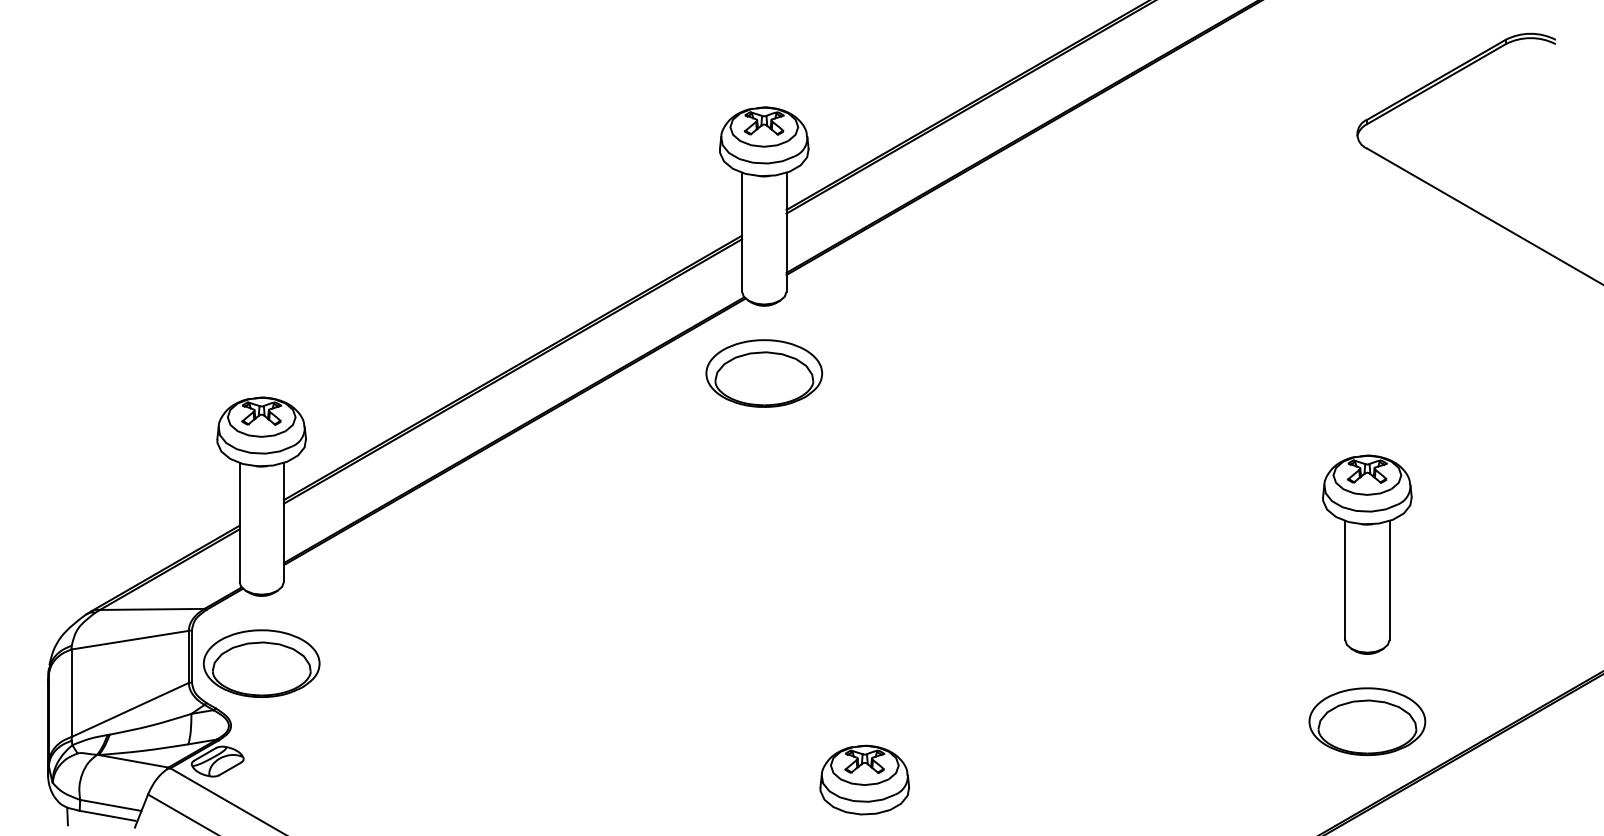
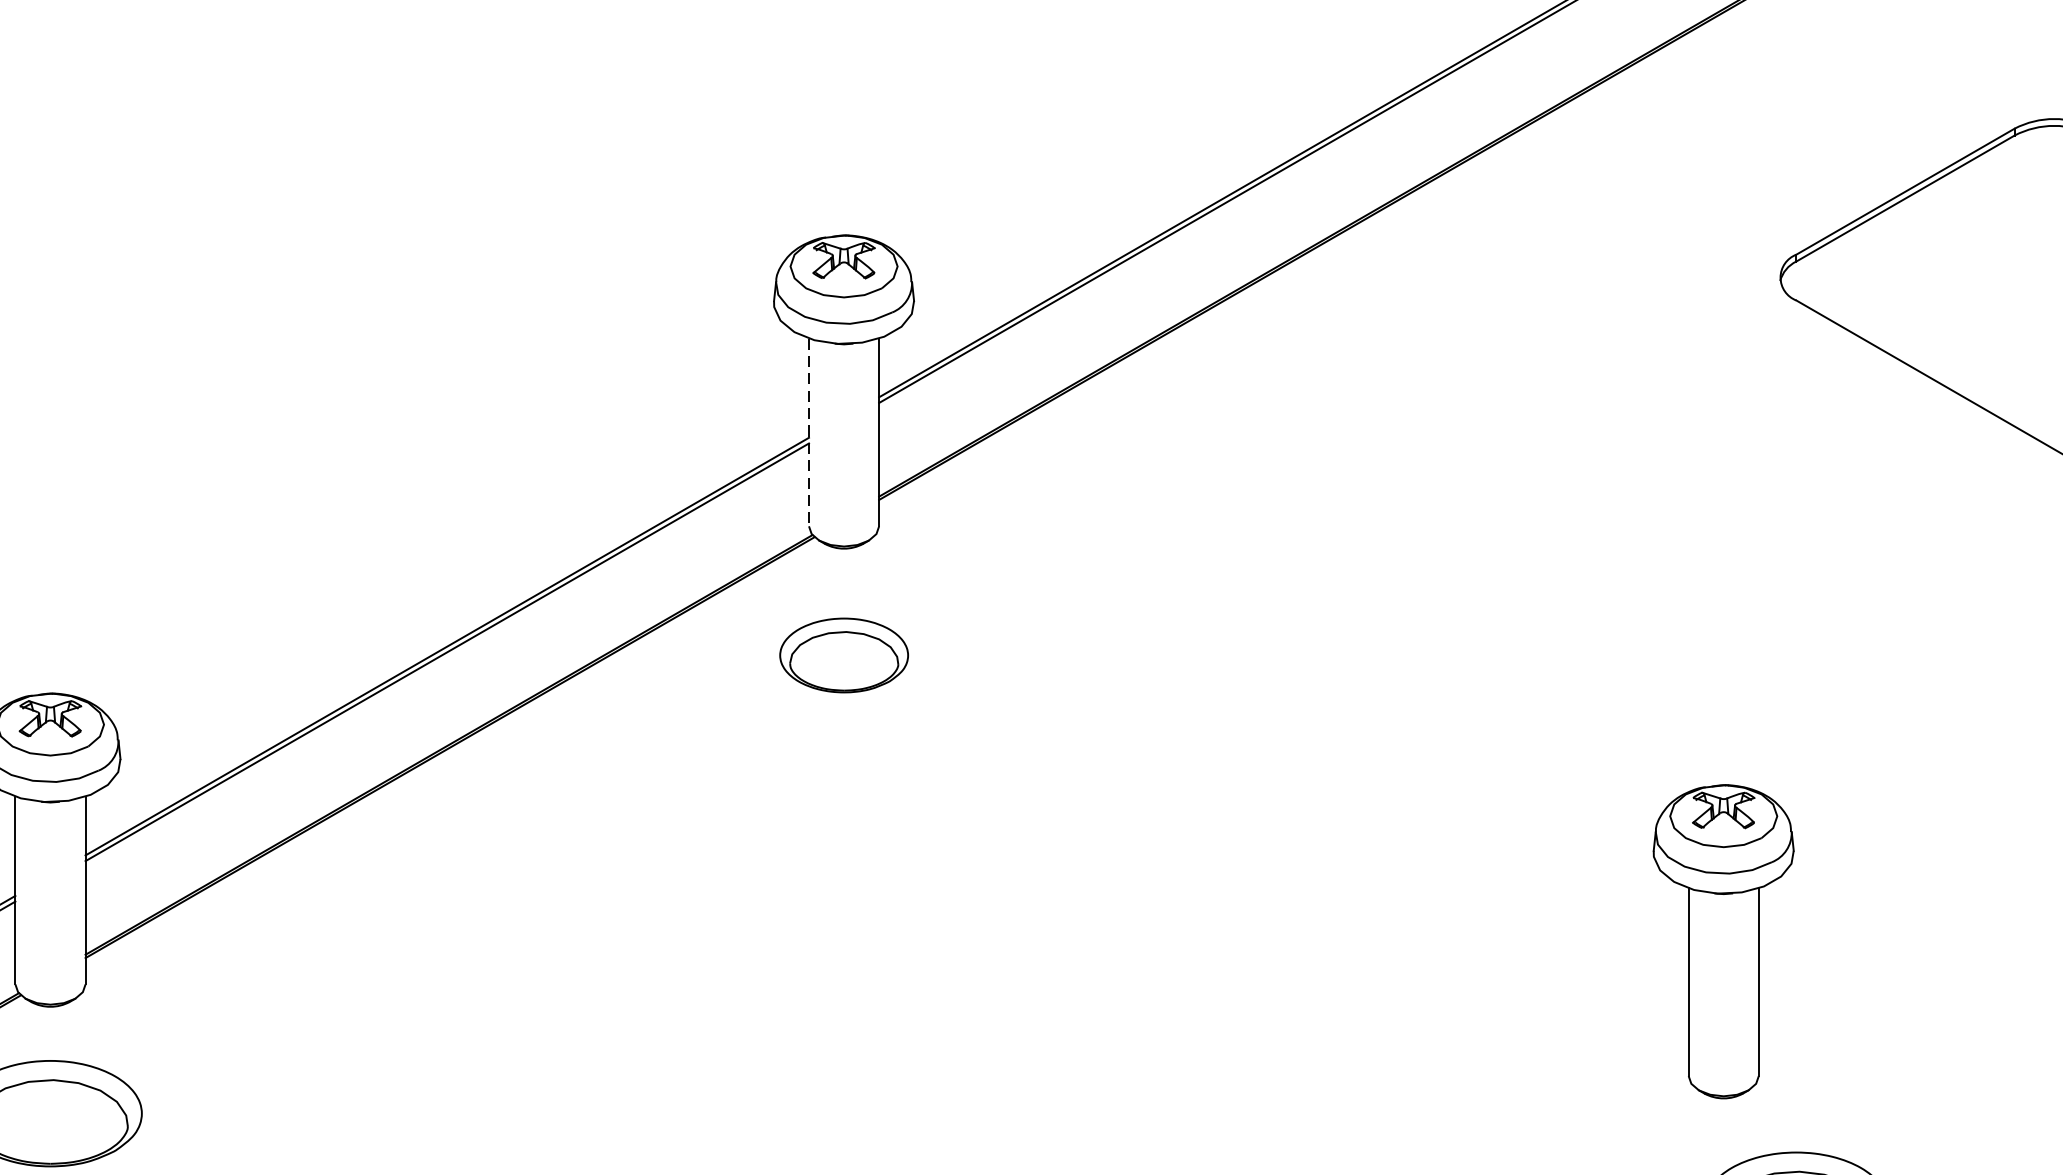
line: (742, 232) -> (809, 432), solid -> dashed
part: (764, 373) -> (844, 655), size x0.7
part: (1367, 554) -> (1723, 941), moved

